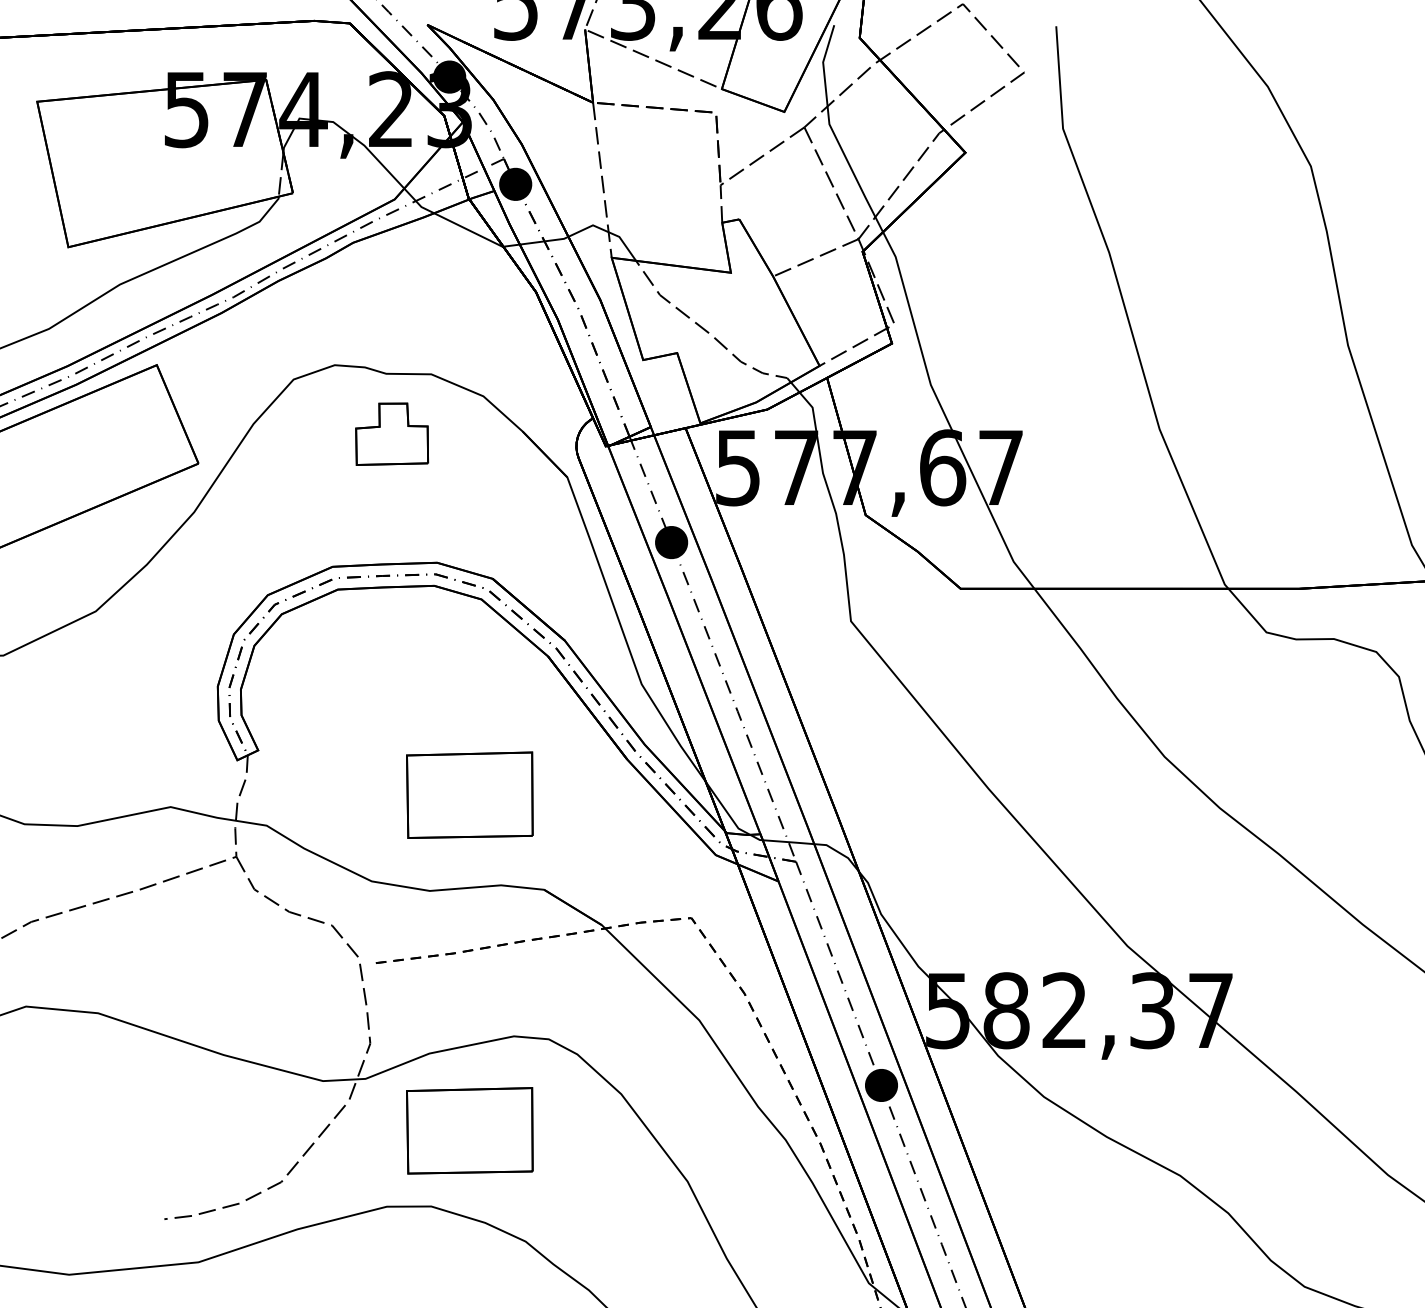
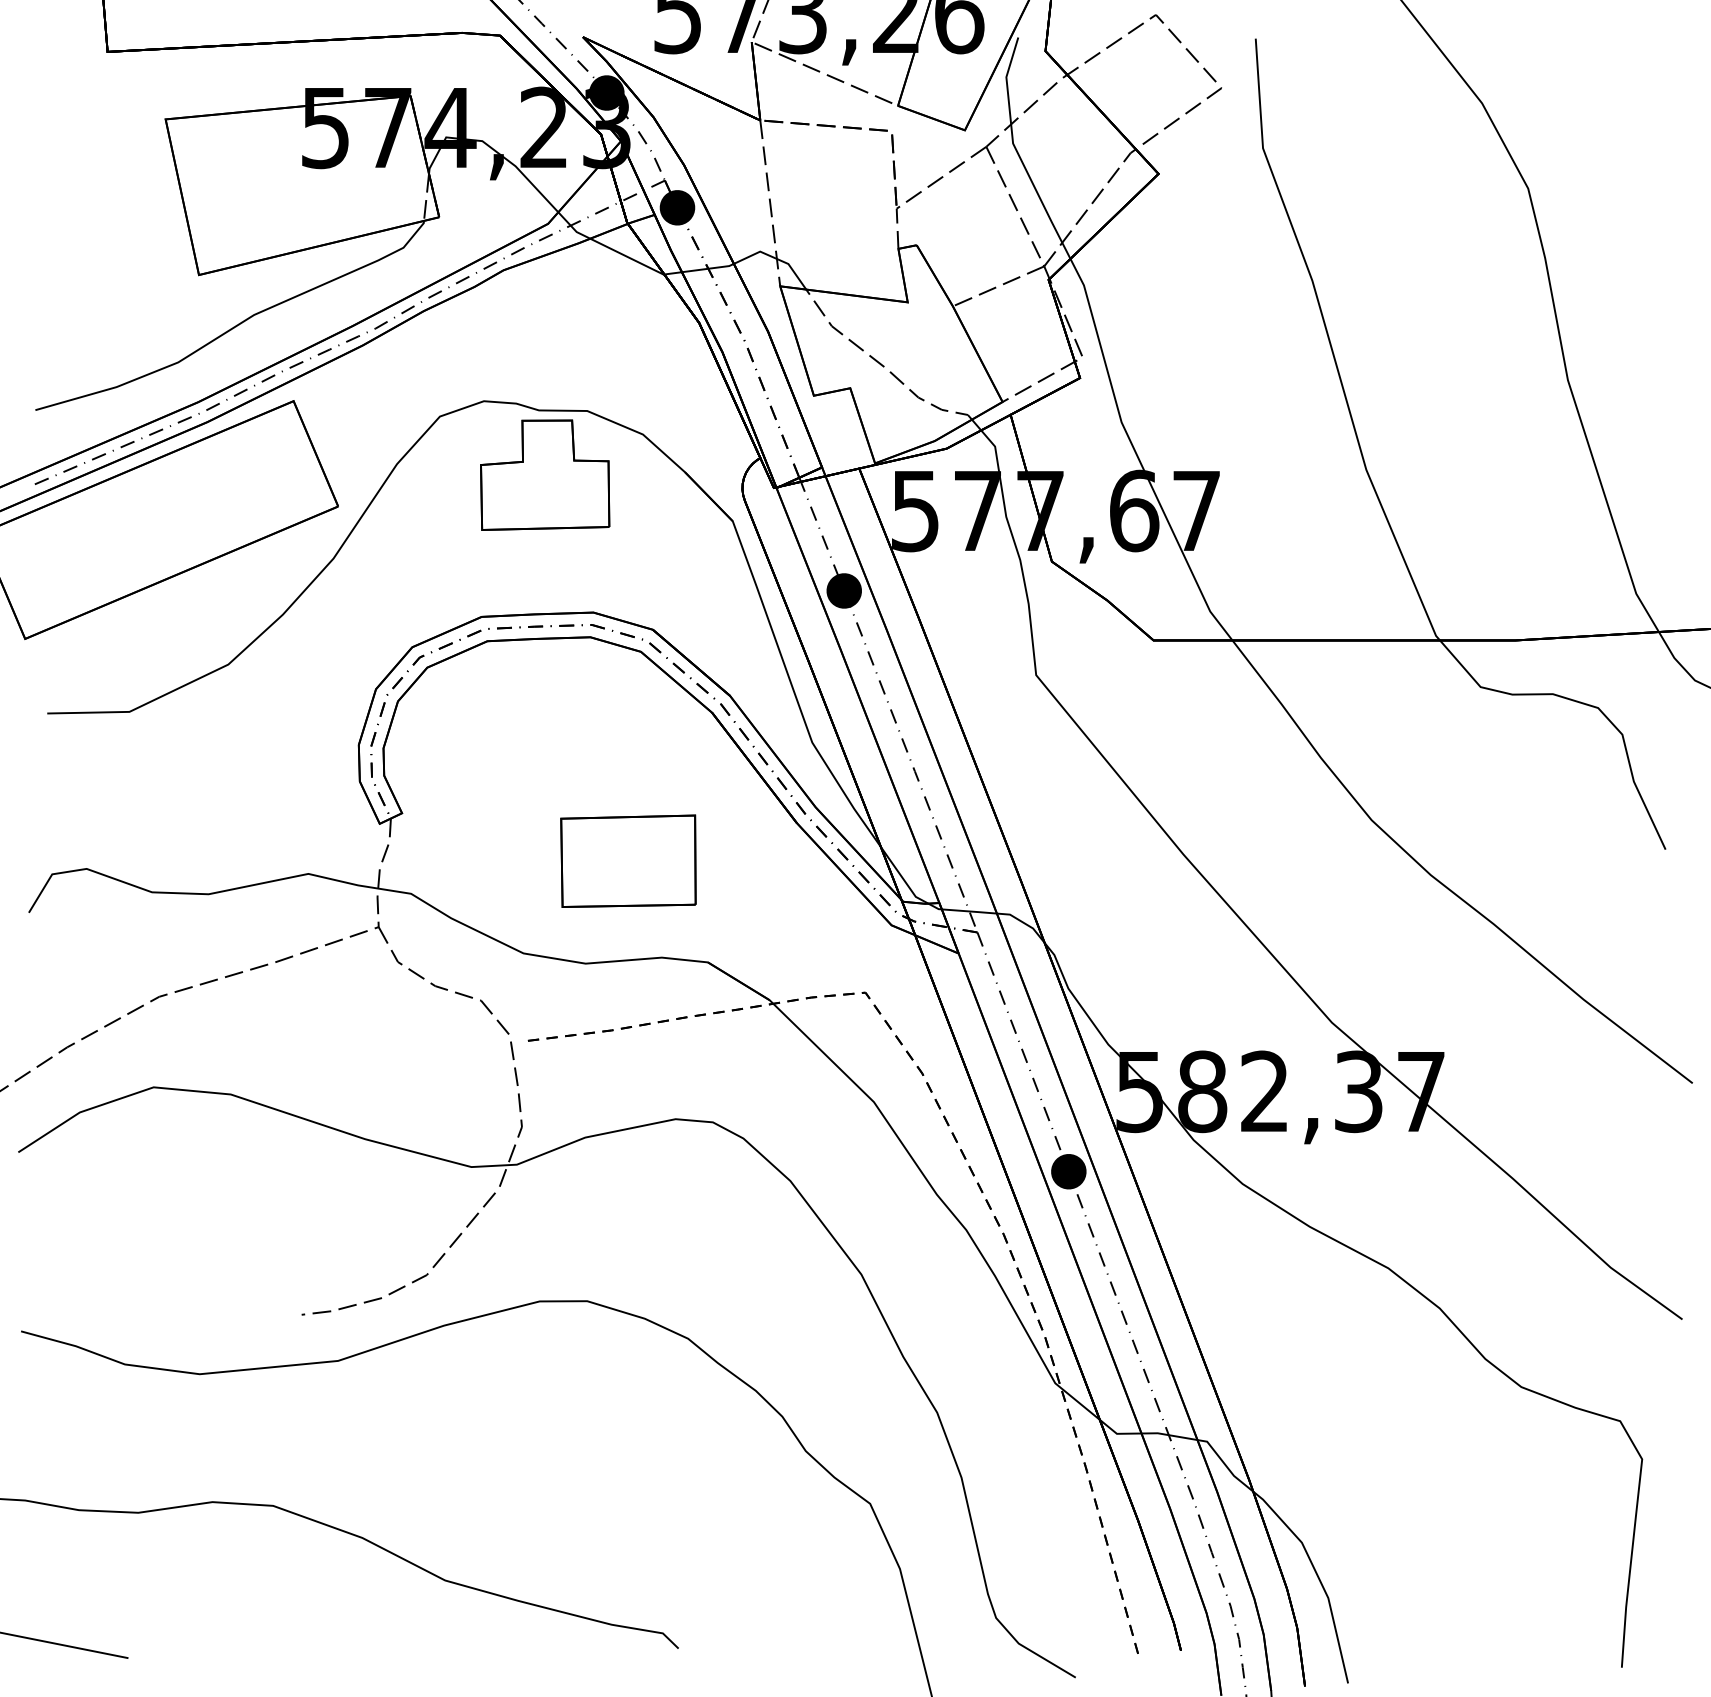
part: (392, 433) -> (545, 474), size x1.67
part: (469, 1130) -> (628, 1219), removed

